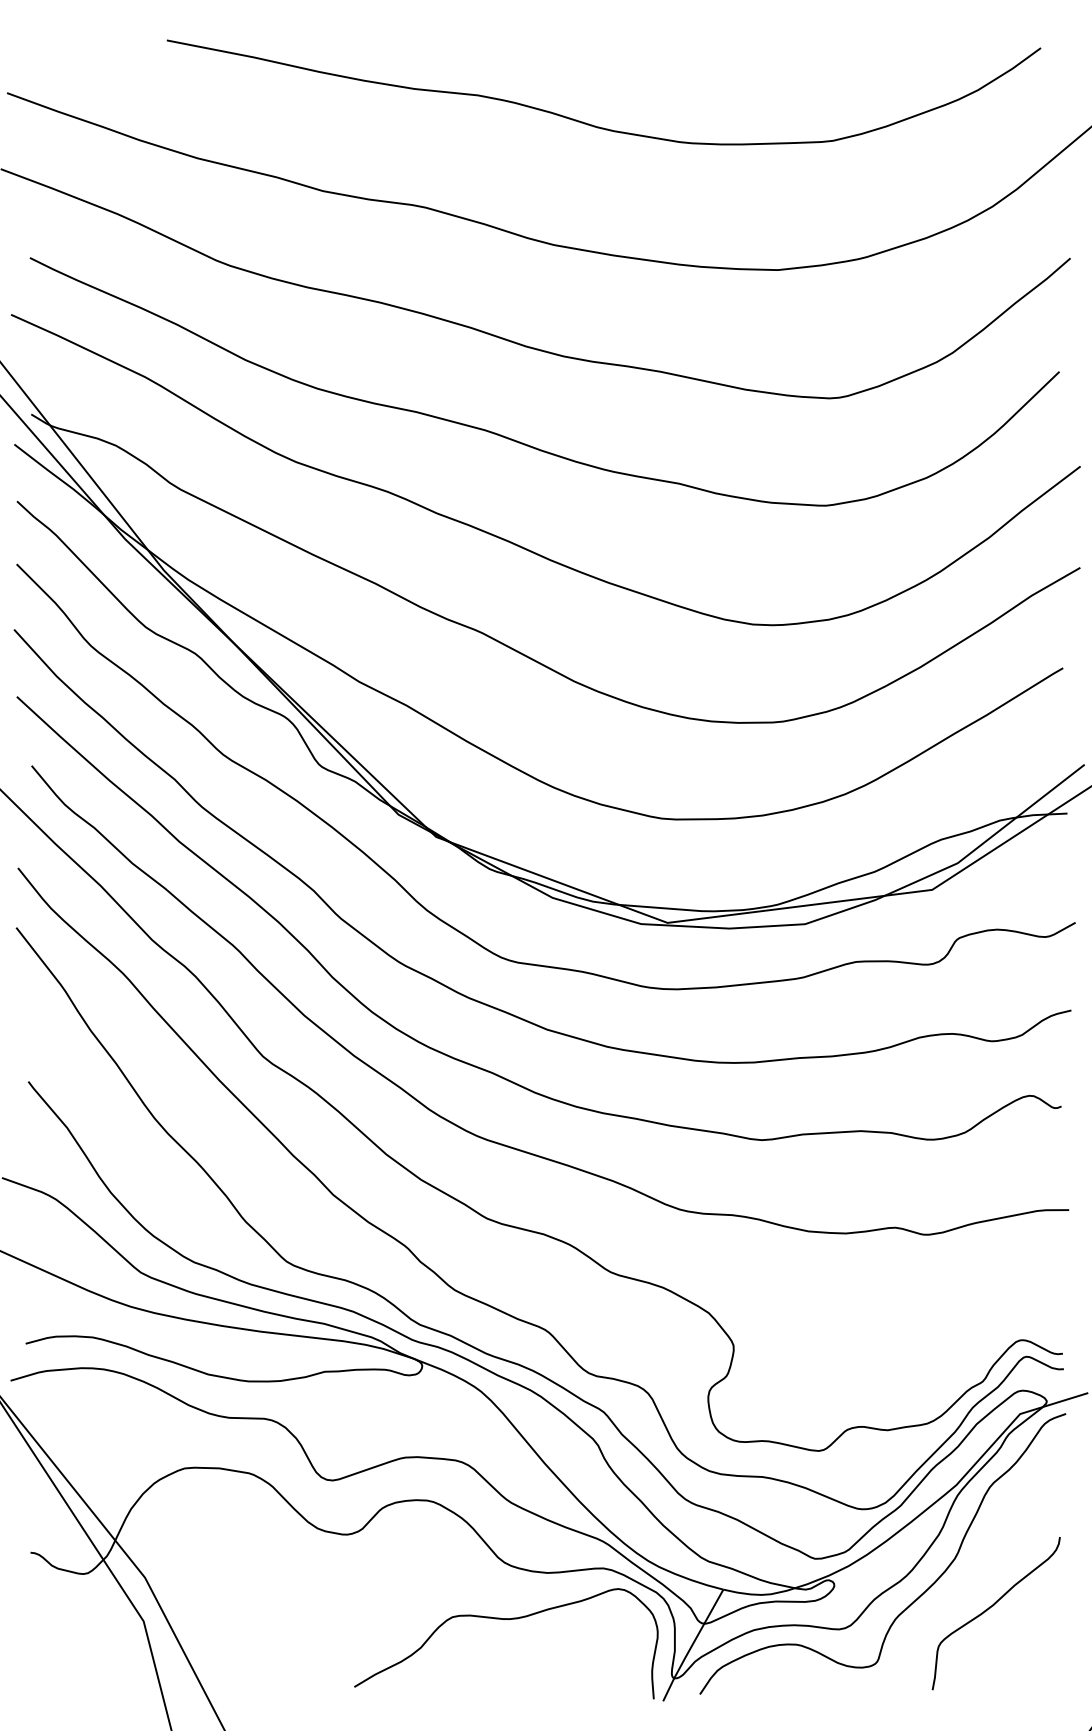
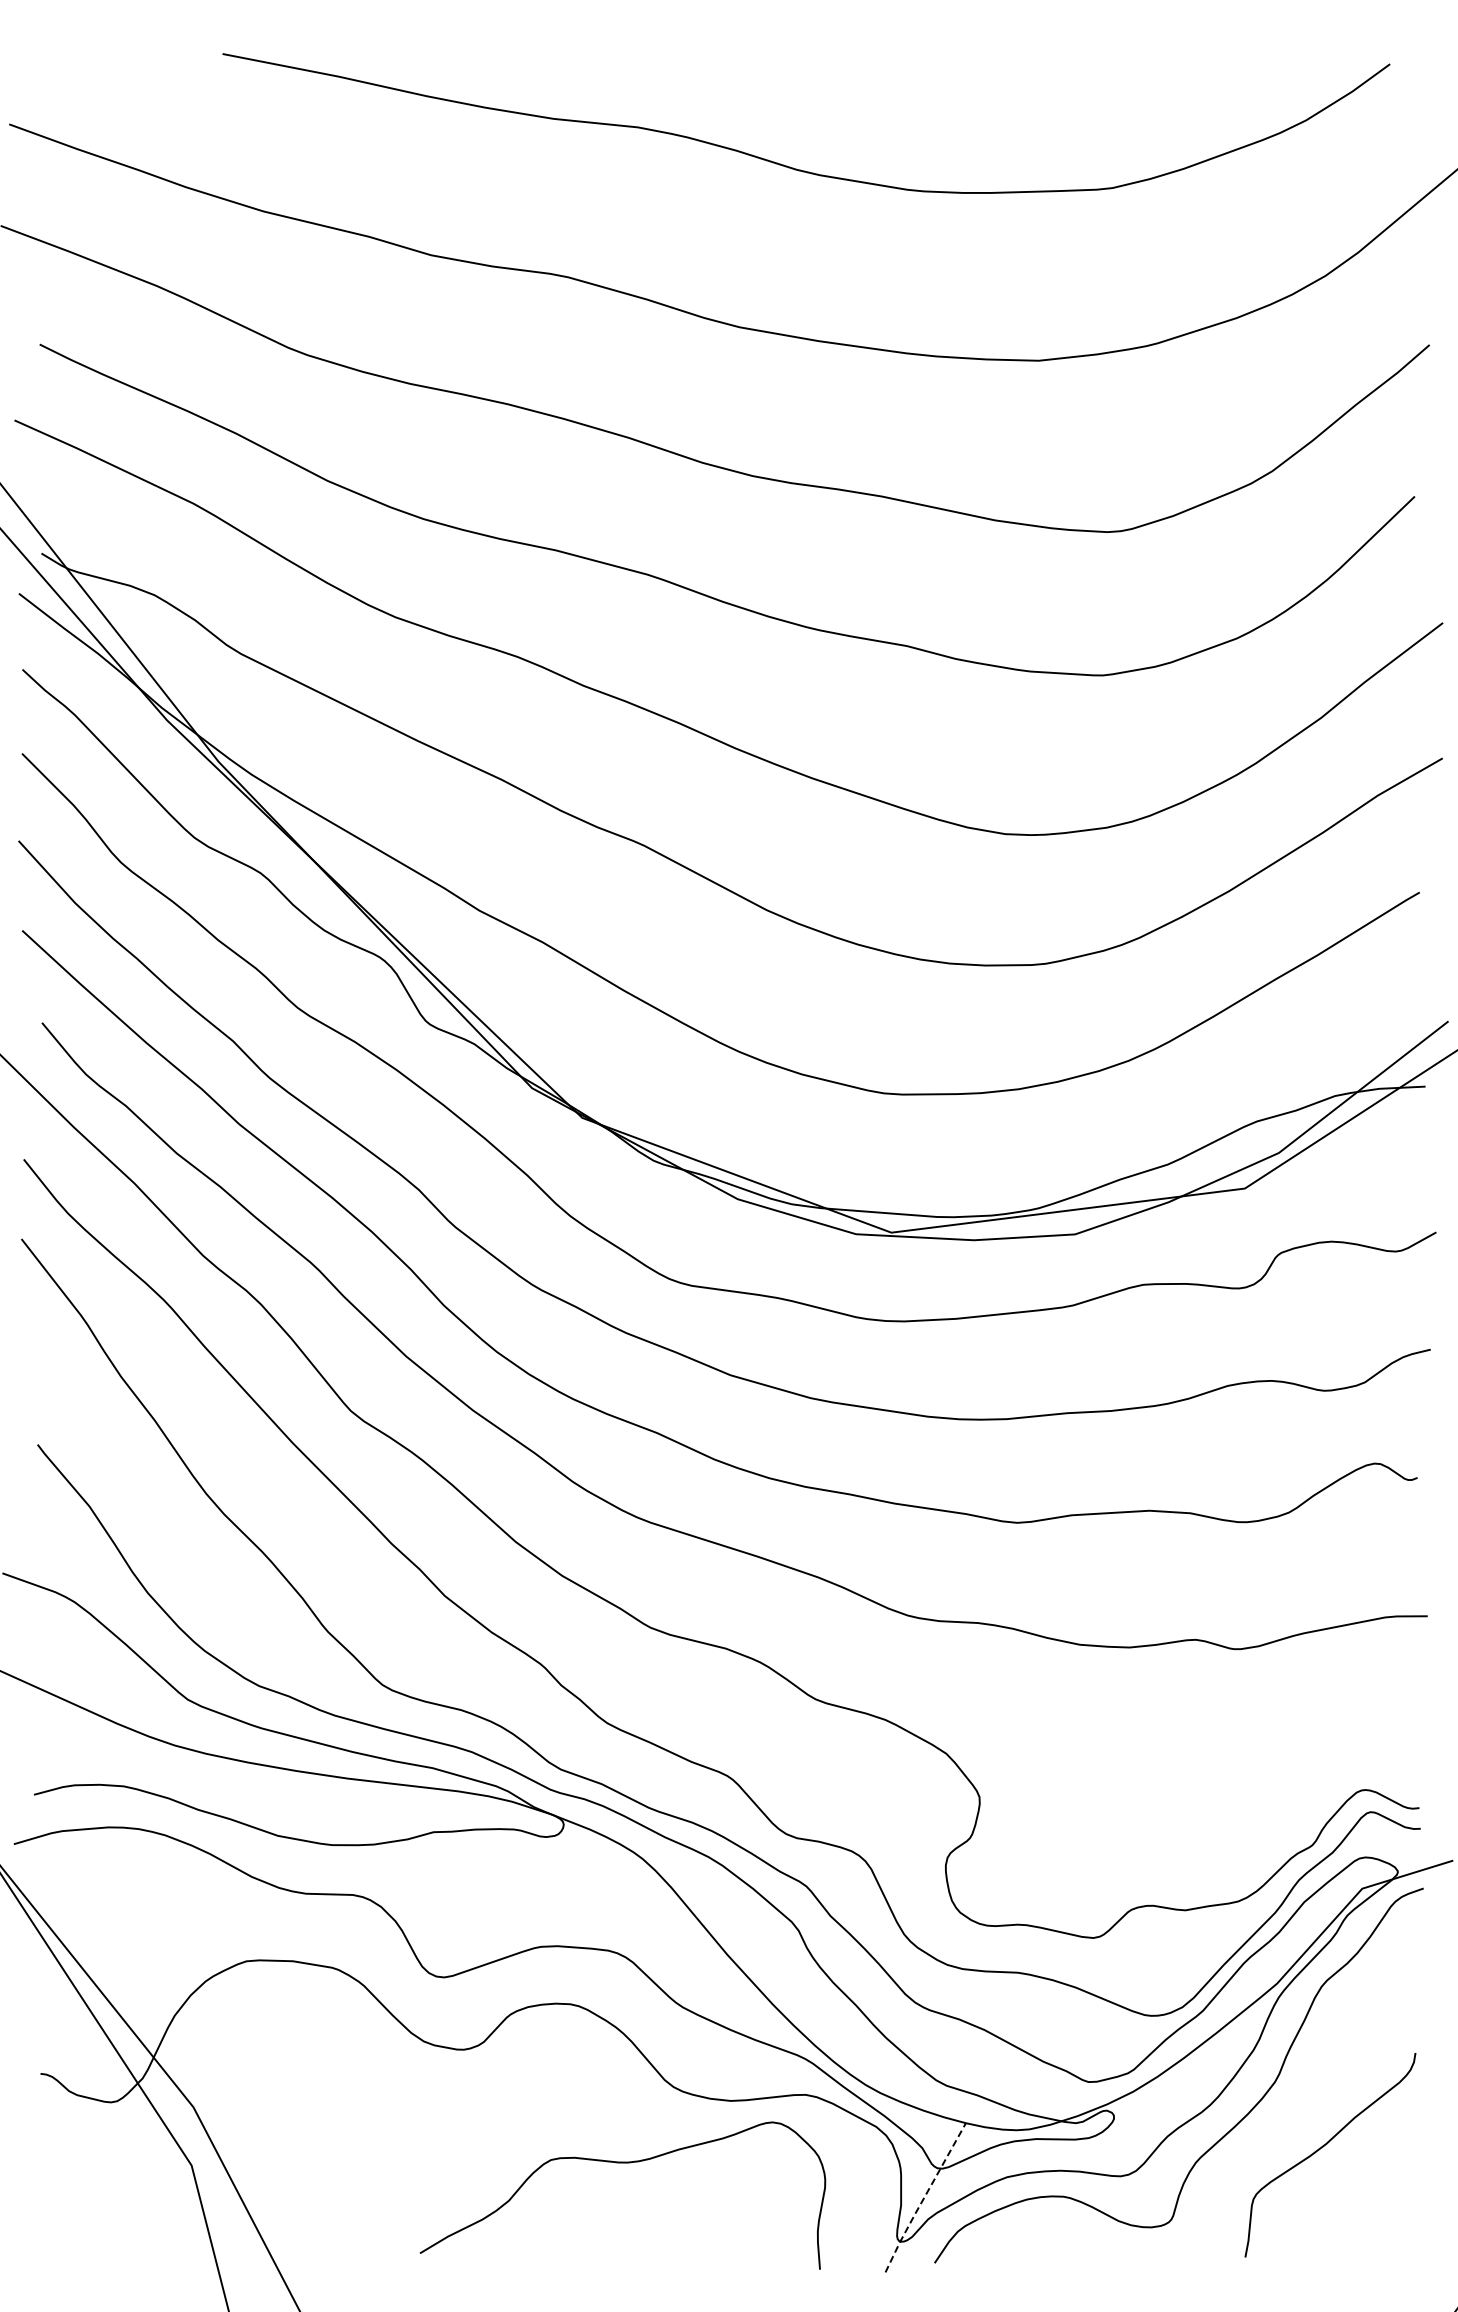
curve: (505, 1619) -> (622, 2163), moved
line: (692, 1646) -> (924, 2198), solid -> dashed

